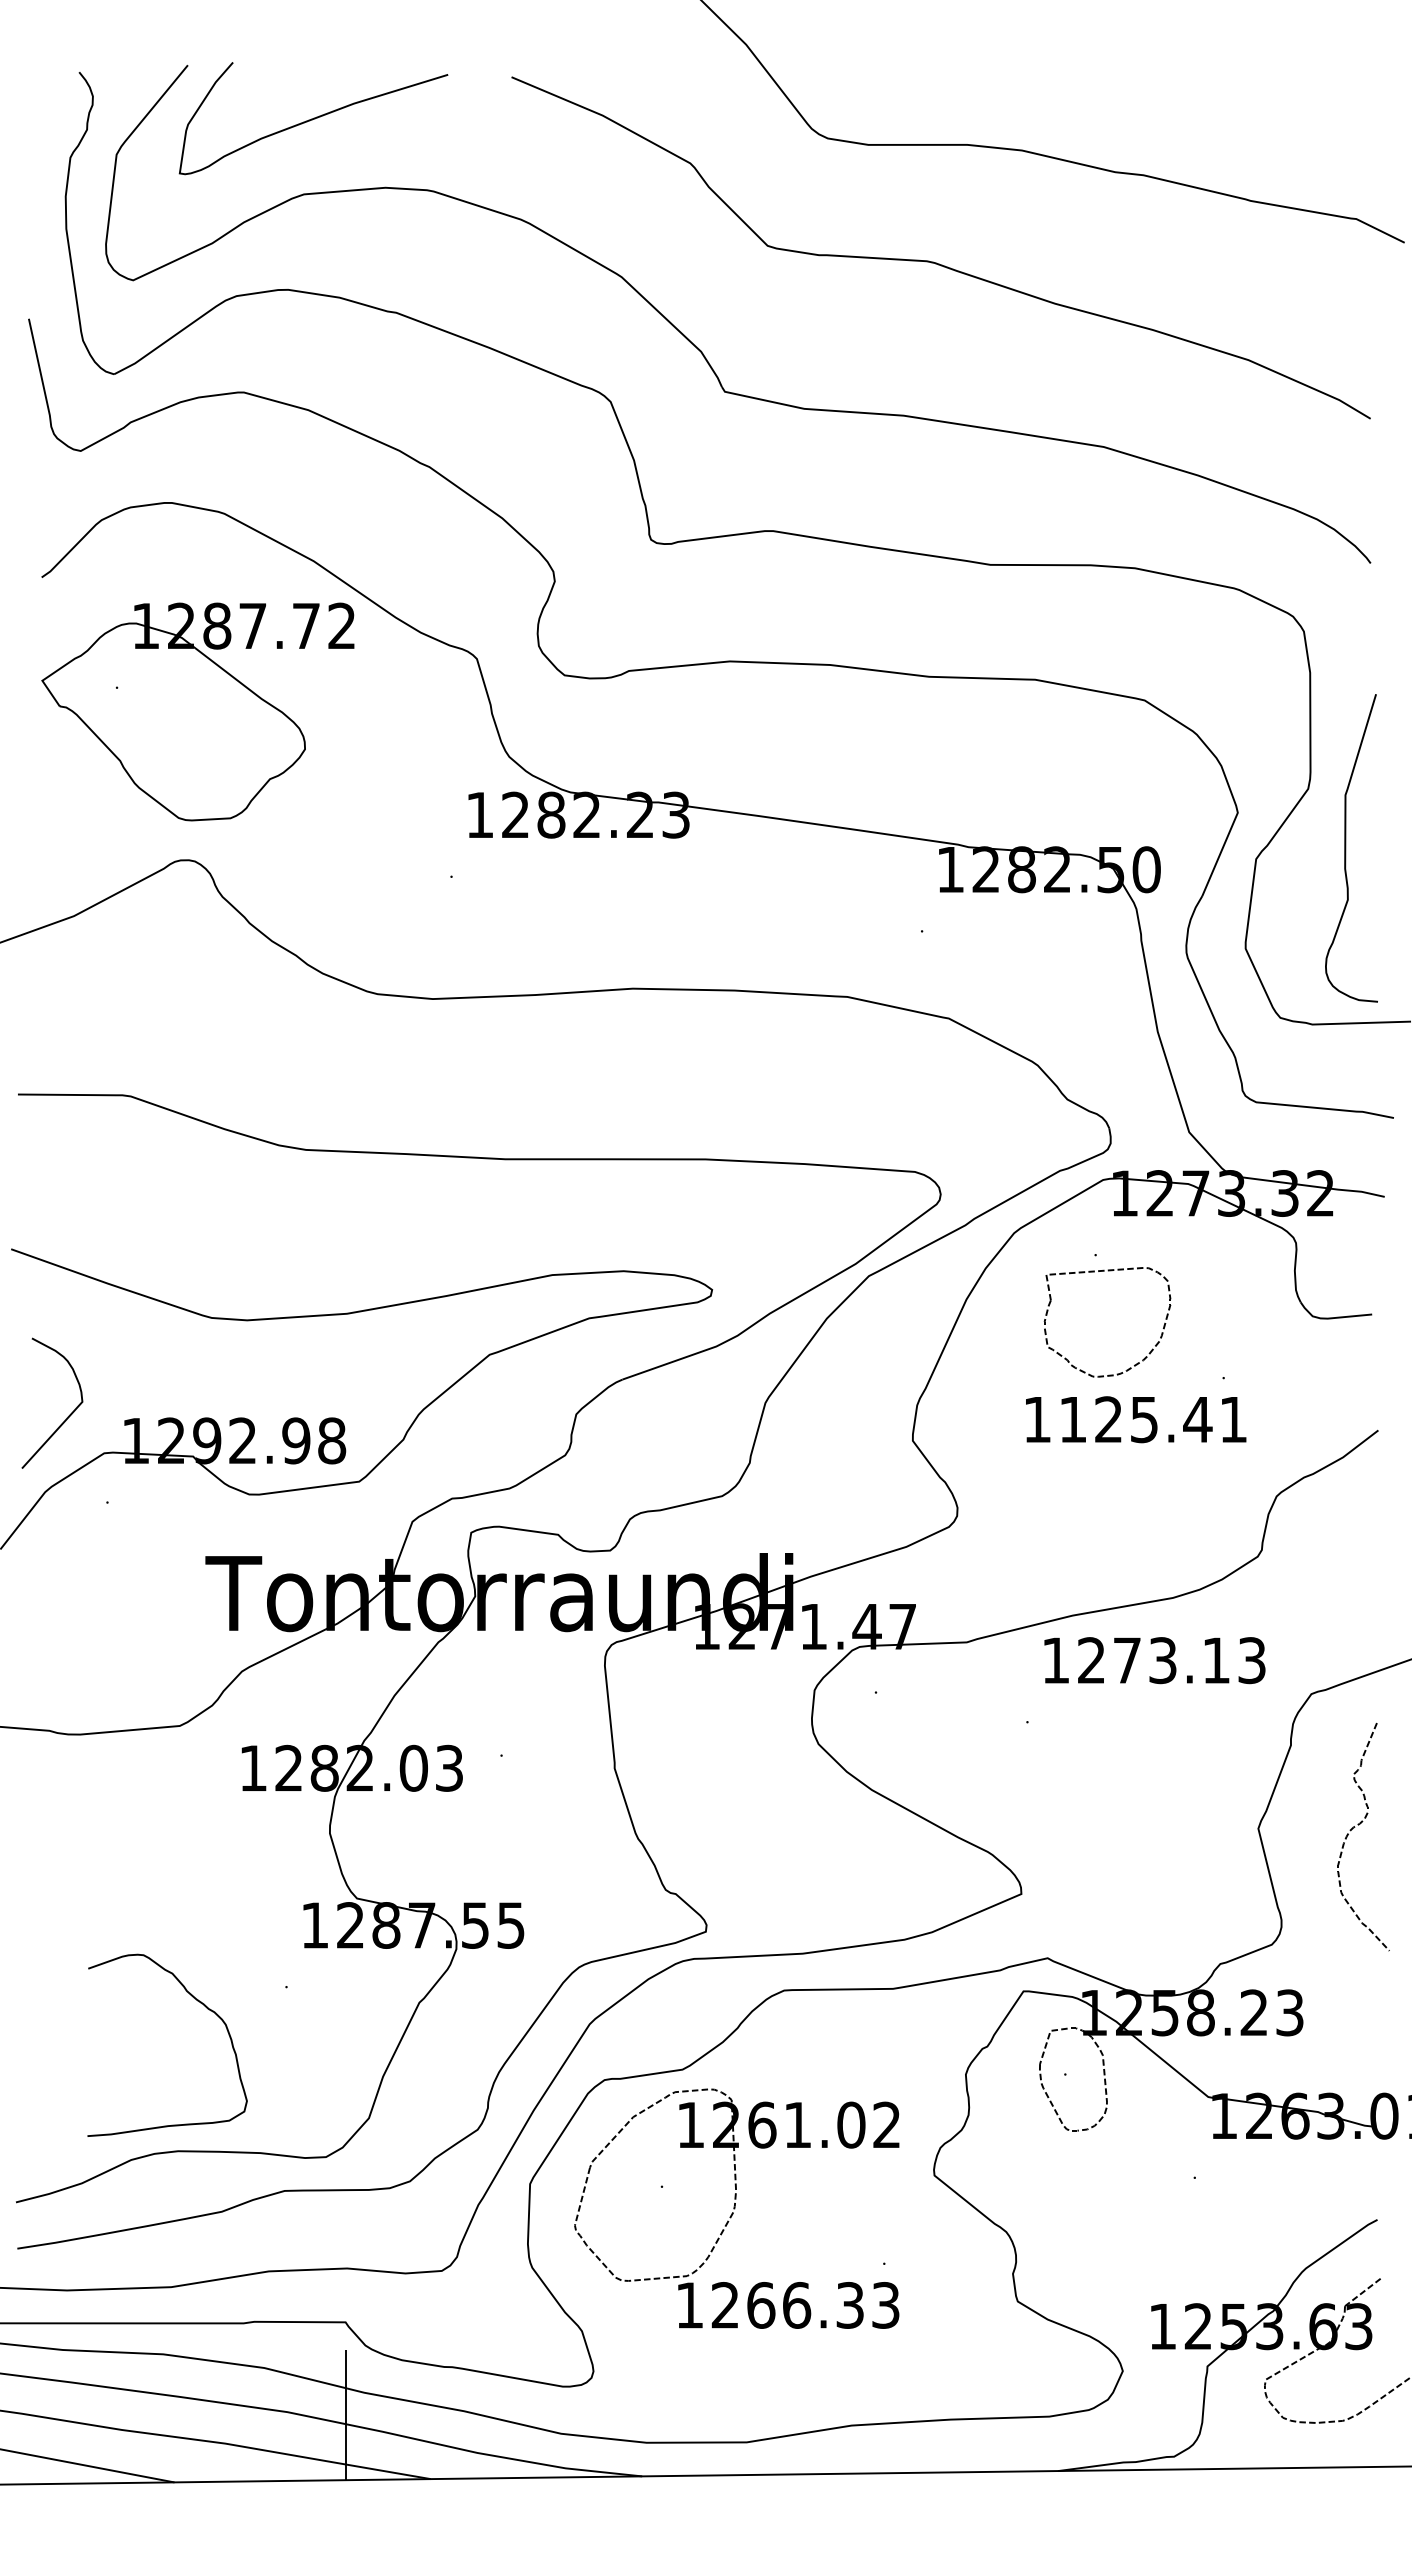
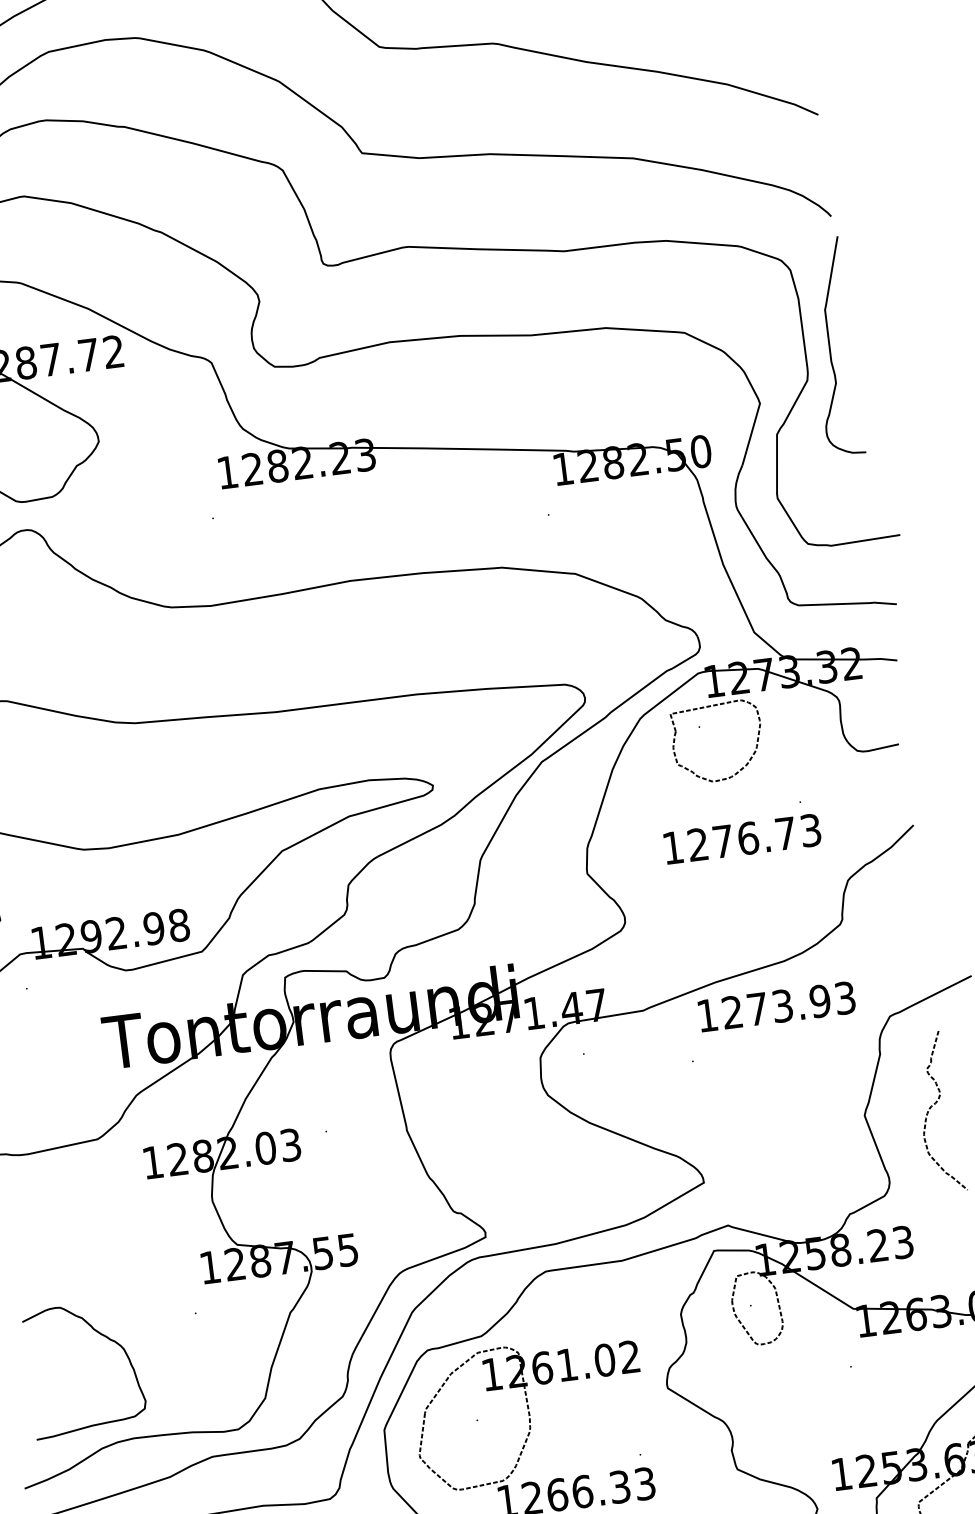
curve: (1346, 848) -> (830, 347), moved
part: (1134, 1364) -> (740, 769), moved
text: (1152, 1419) -> (753, 837), 1125.41 -> 1276.73
text: (1216, 1660) -> (820, 1001), 1273.13 -> 1273.93
curve: (197, 2001) -> (102, 1335), moved

